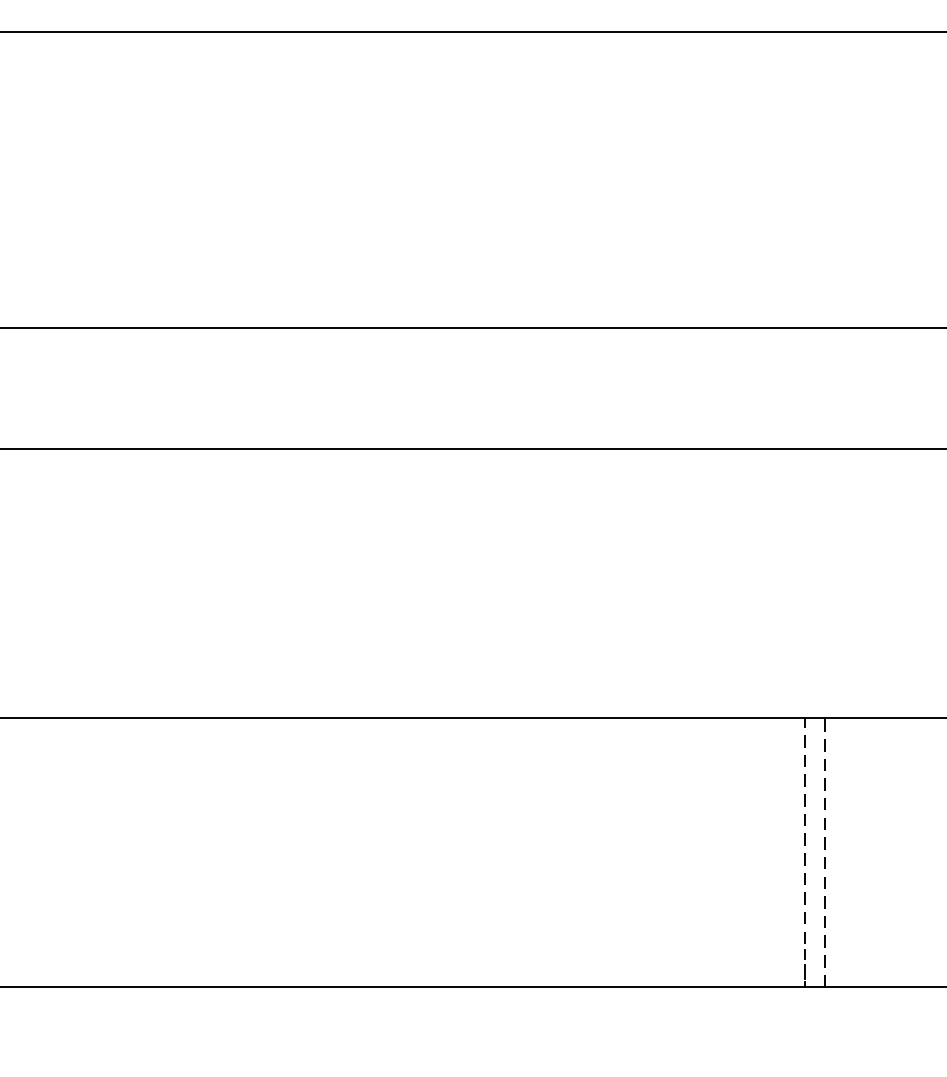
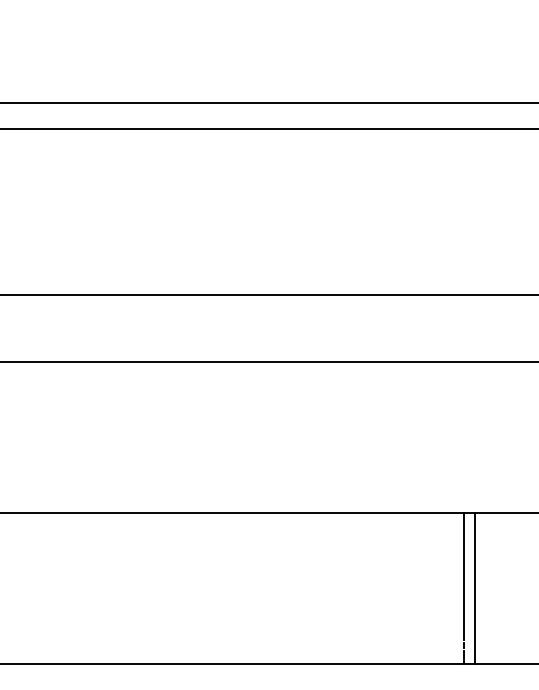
line: (805, 829) -> (463, 575), dashed -> solid
line: (824, 851) -> (474, 587), dashed -> solid

